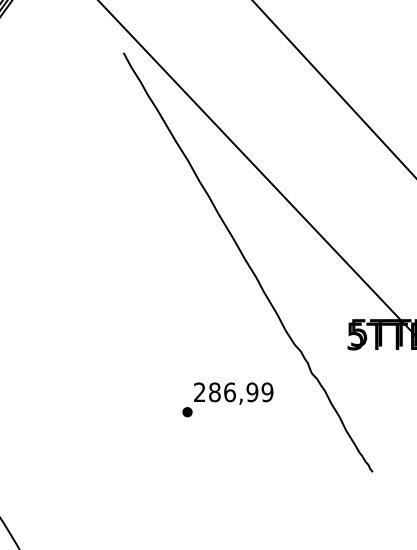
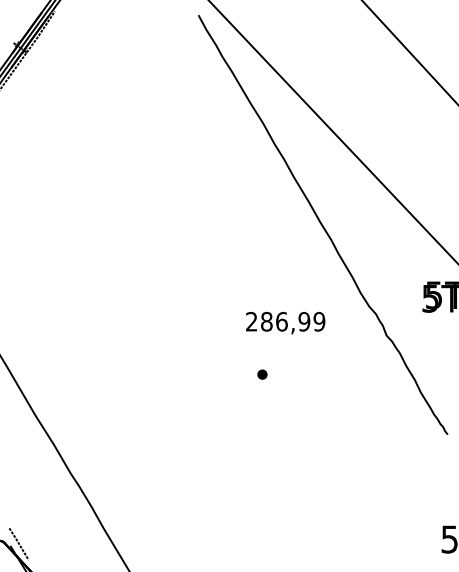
text: (233, 393) -> (285, 322), moved

